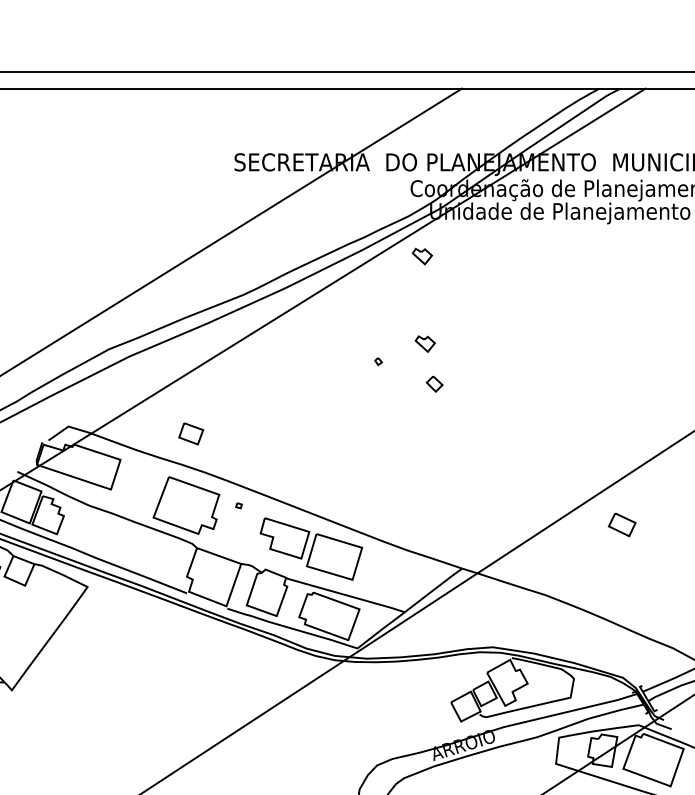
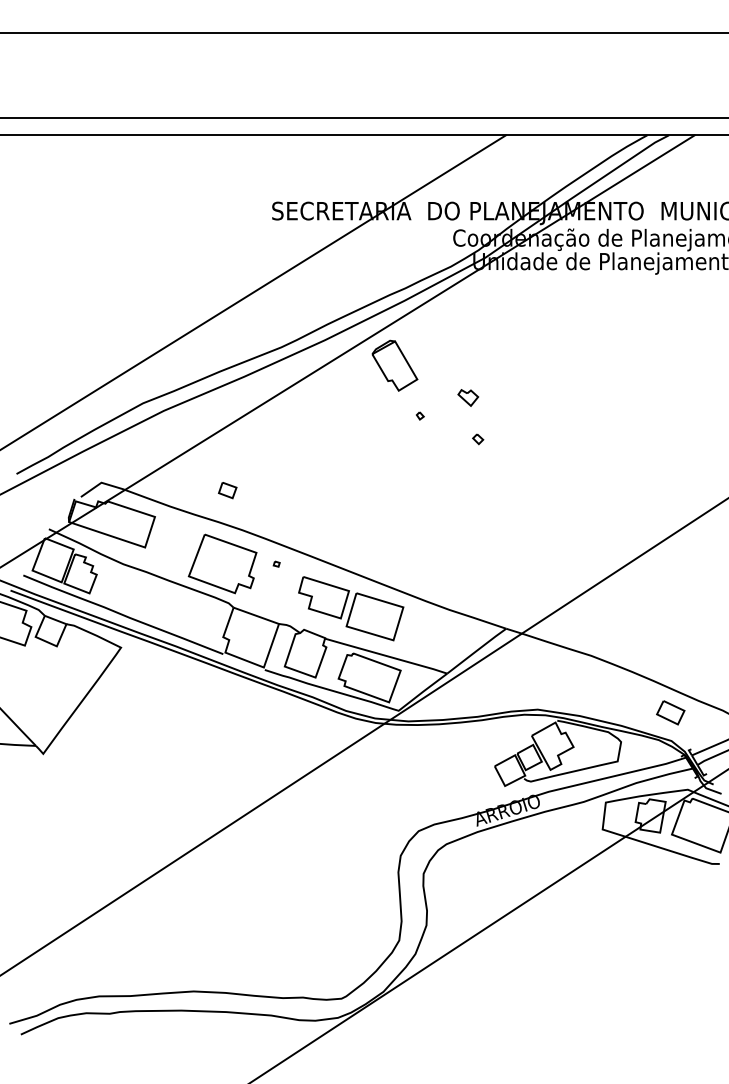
part: (422, 256) -> (465, 307), removed
part: (353, 312) -> (394, 365), added
part: (435, 384) -> (478, 439), size x0.62
part: (191, 434) -> (227, 490), size x0.71
part: (622, 524) -> (670, 712), moved

